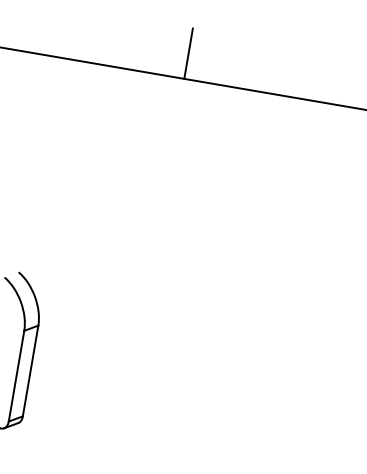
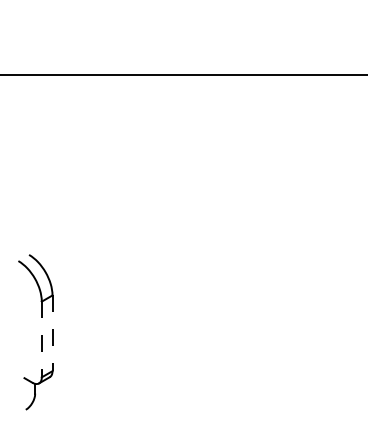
line: (188, 54) -> (136, 54), removed
line: (30, 371) -> (52, 333), solid -> dashed
line: (16, 376) -> (41, 339), solid -> dashed

